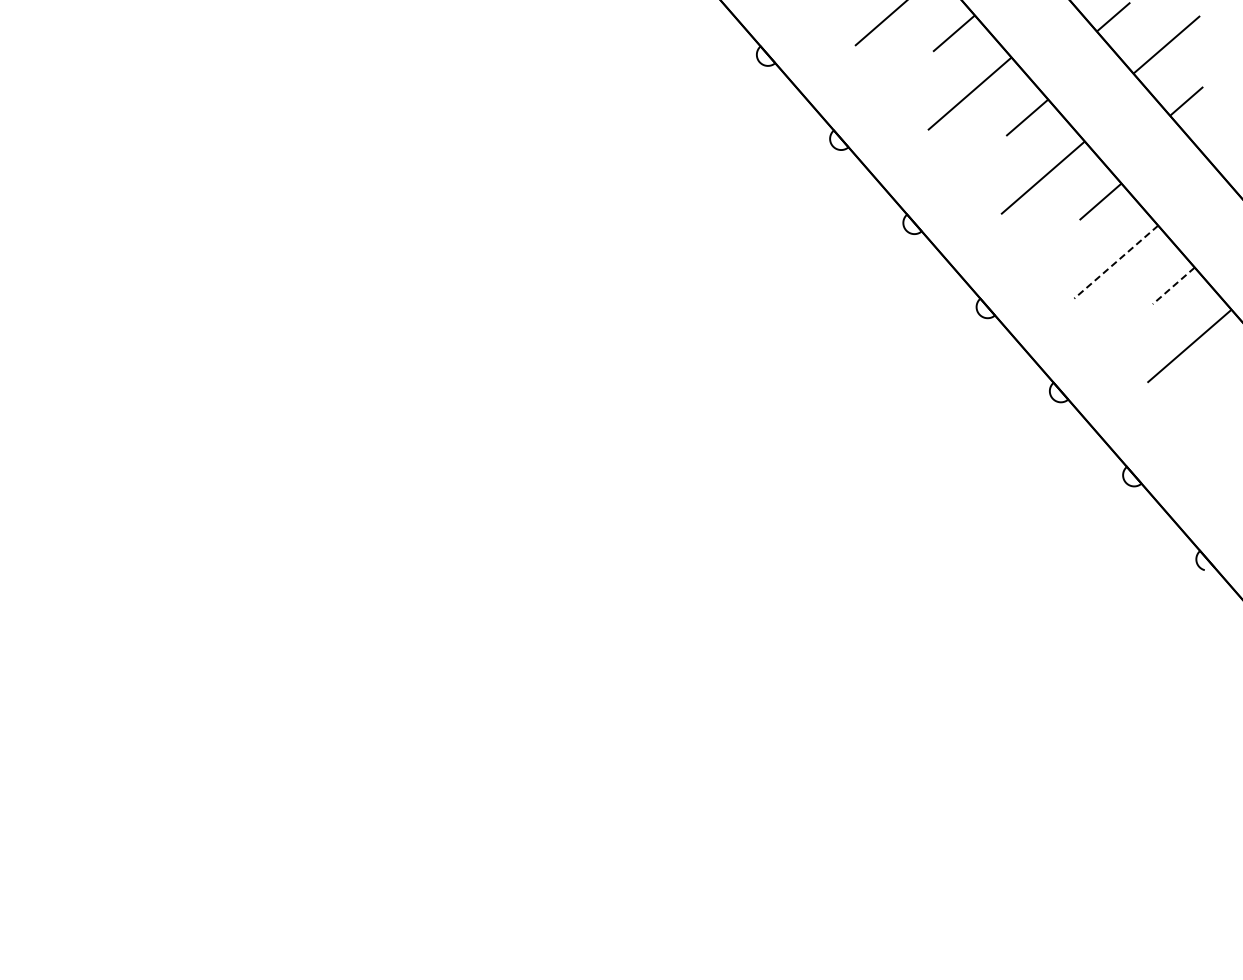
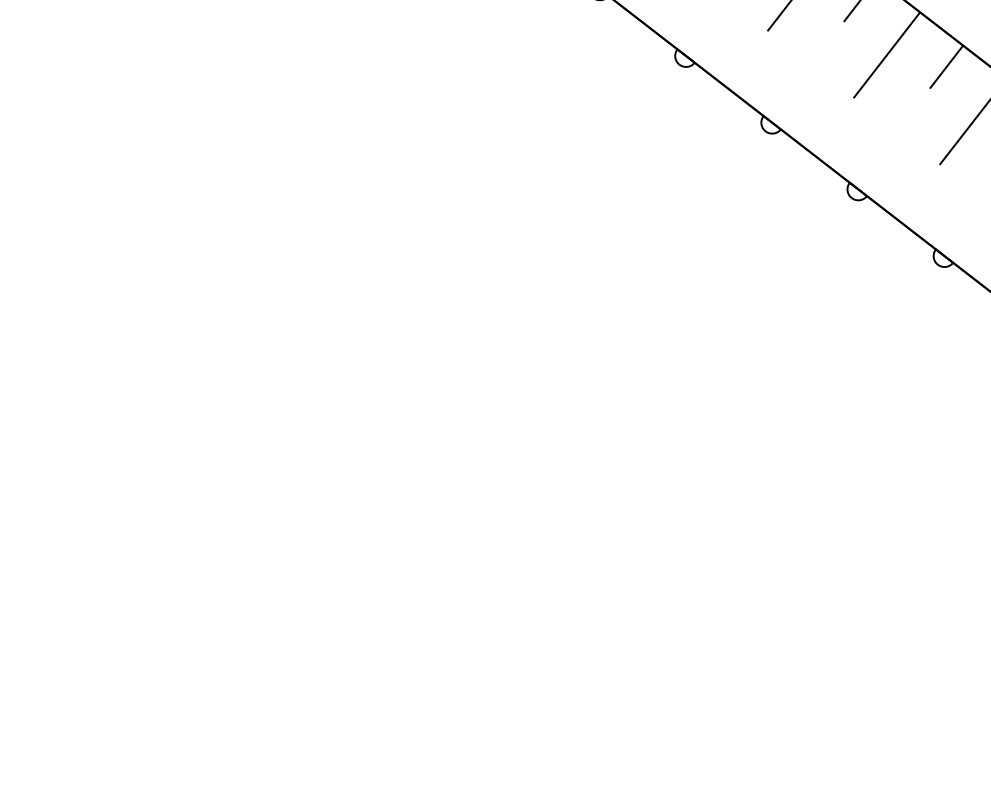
line: (1116, 262) -> (887, 55), dashed -> solid
line: (1173, 285) -> (946, 66), dashed -> solid

